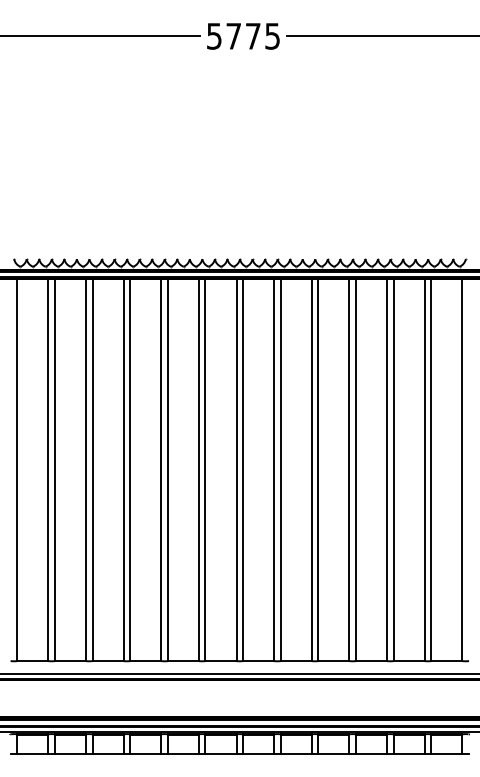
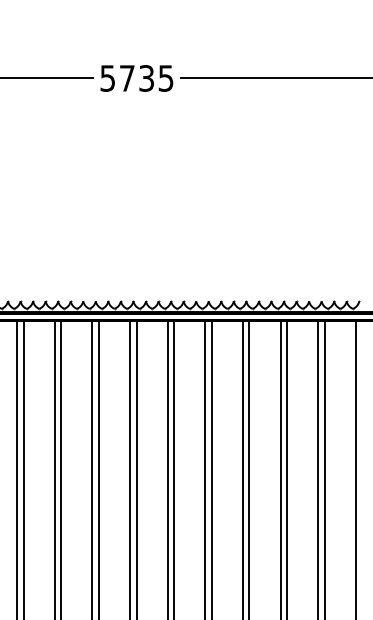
text: (253, 35) -> (146, 77), 5775 -> 5735

